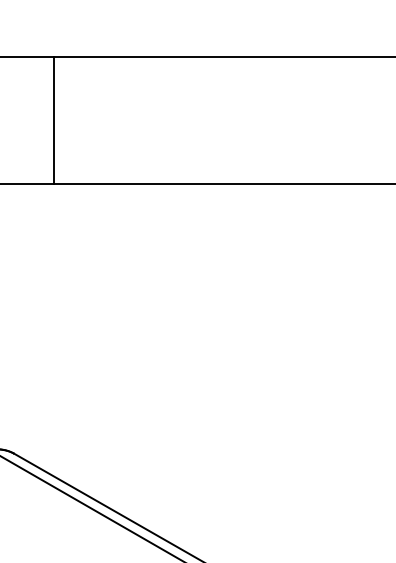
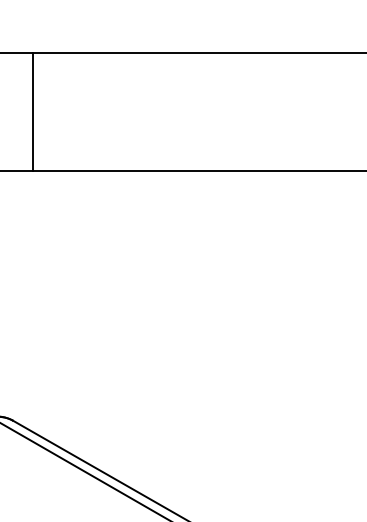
line: (53, 120) -> (32, 111), moved

